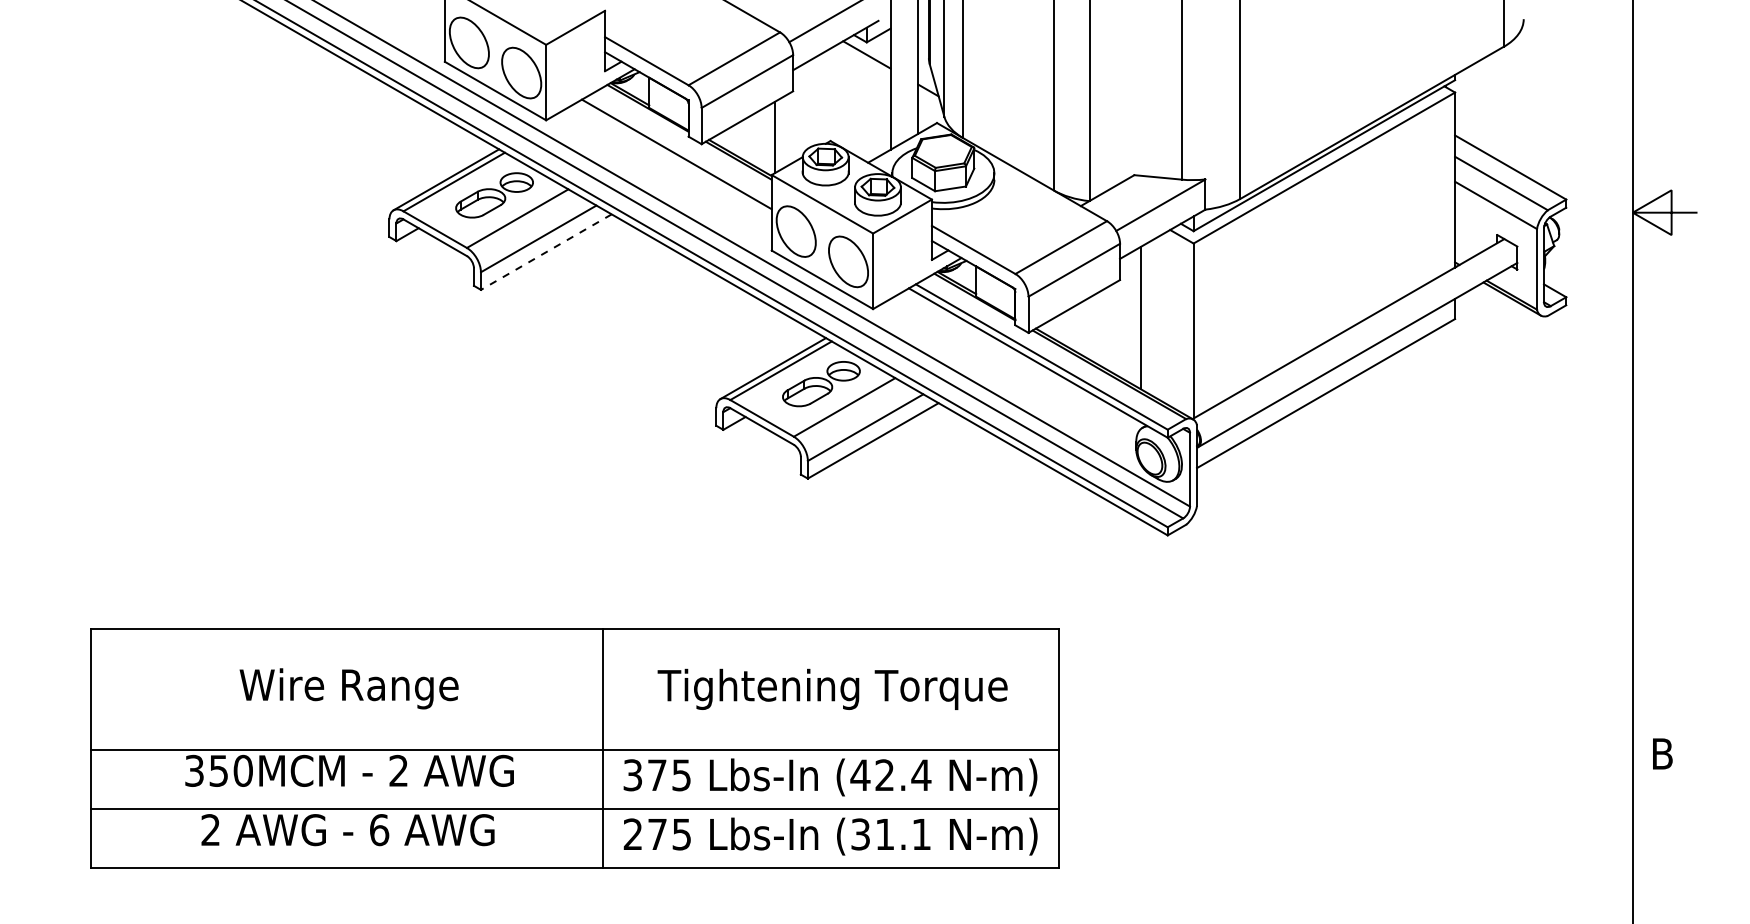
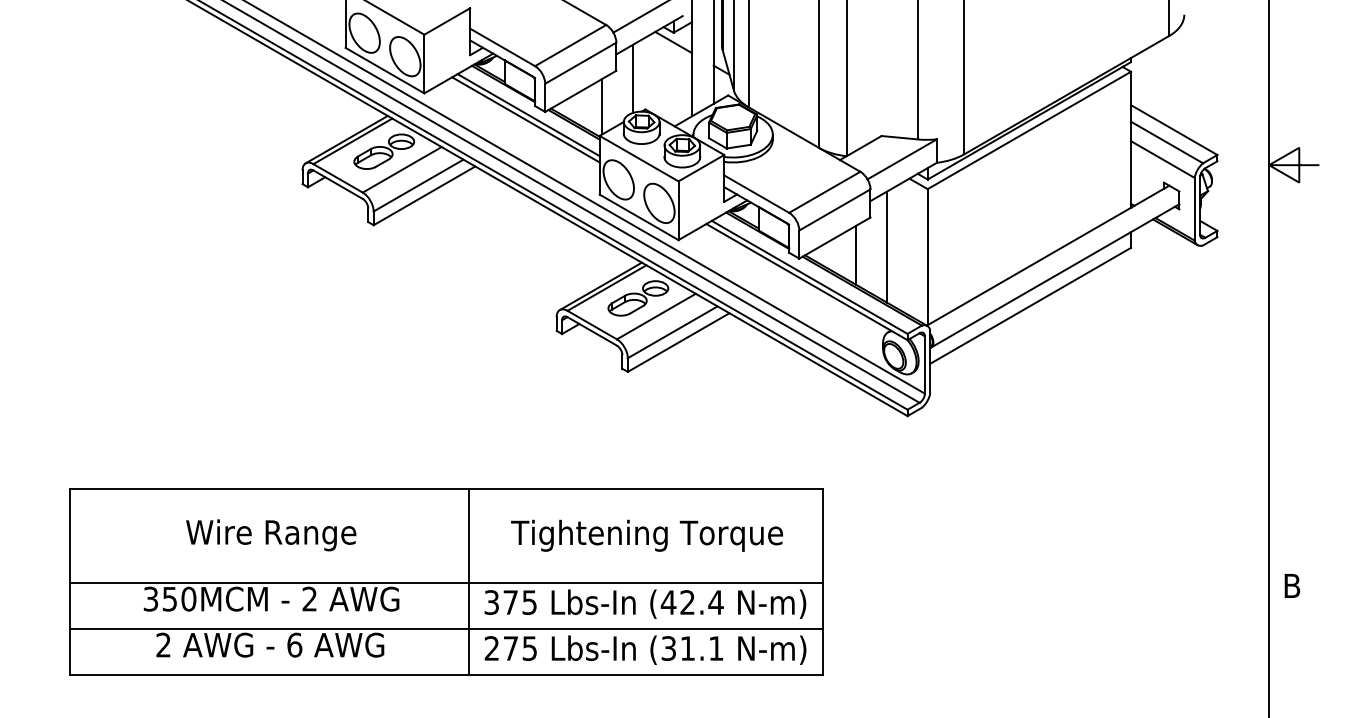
line: (814, 101) -> (632, 78), added
line: (680, 148) -> (528, 115), added
line: (545, 252) -> (423, 196), dashed -> solid
line: (1101, 328) -> (856, 255), added

